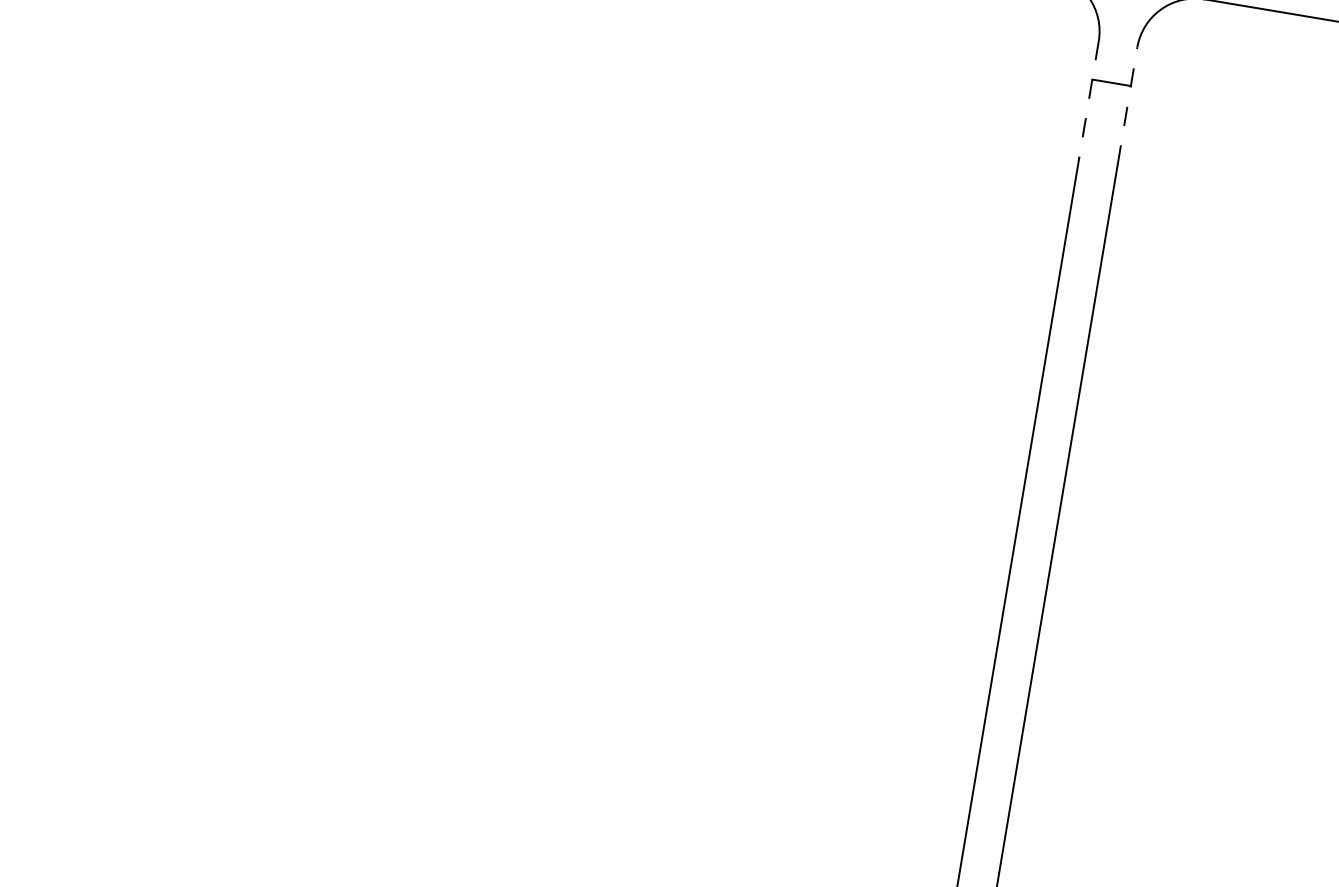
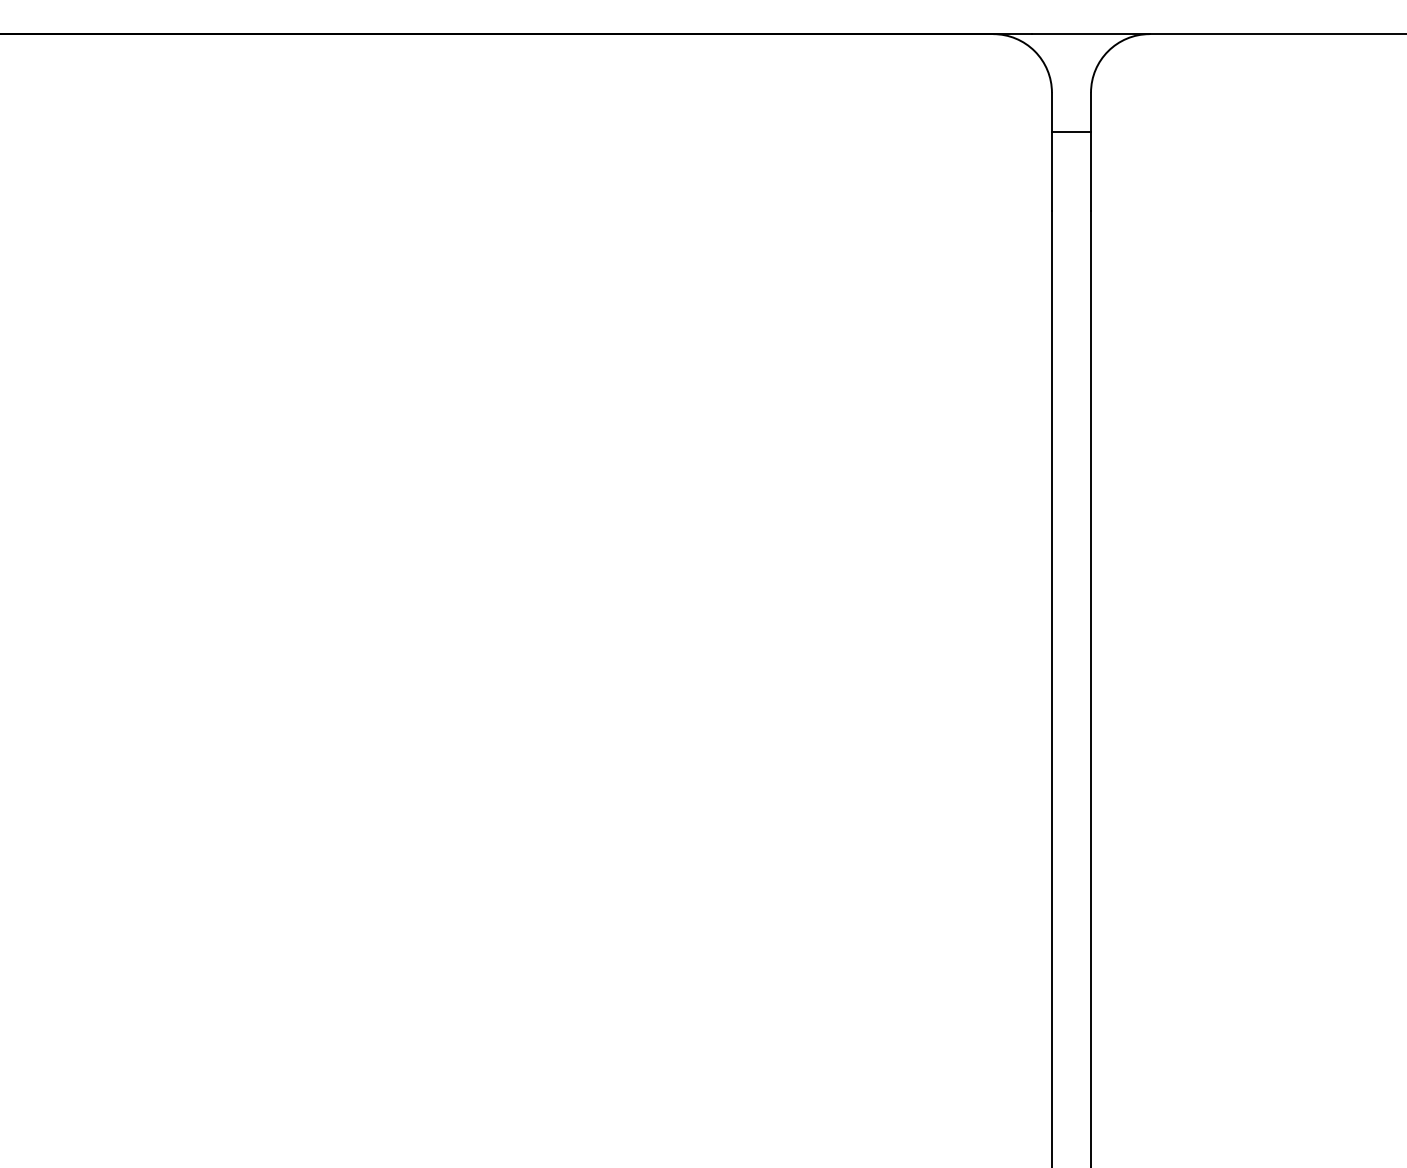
line: (1088, 99) -> (1051, 152), dashed -> solid
line: (1128, 105) -> (1091, 151), dashed -> solid

